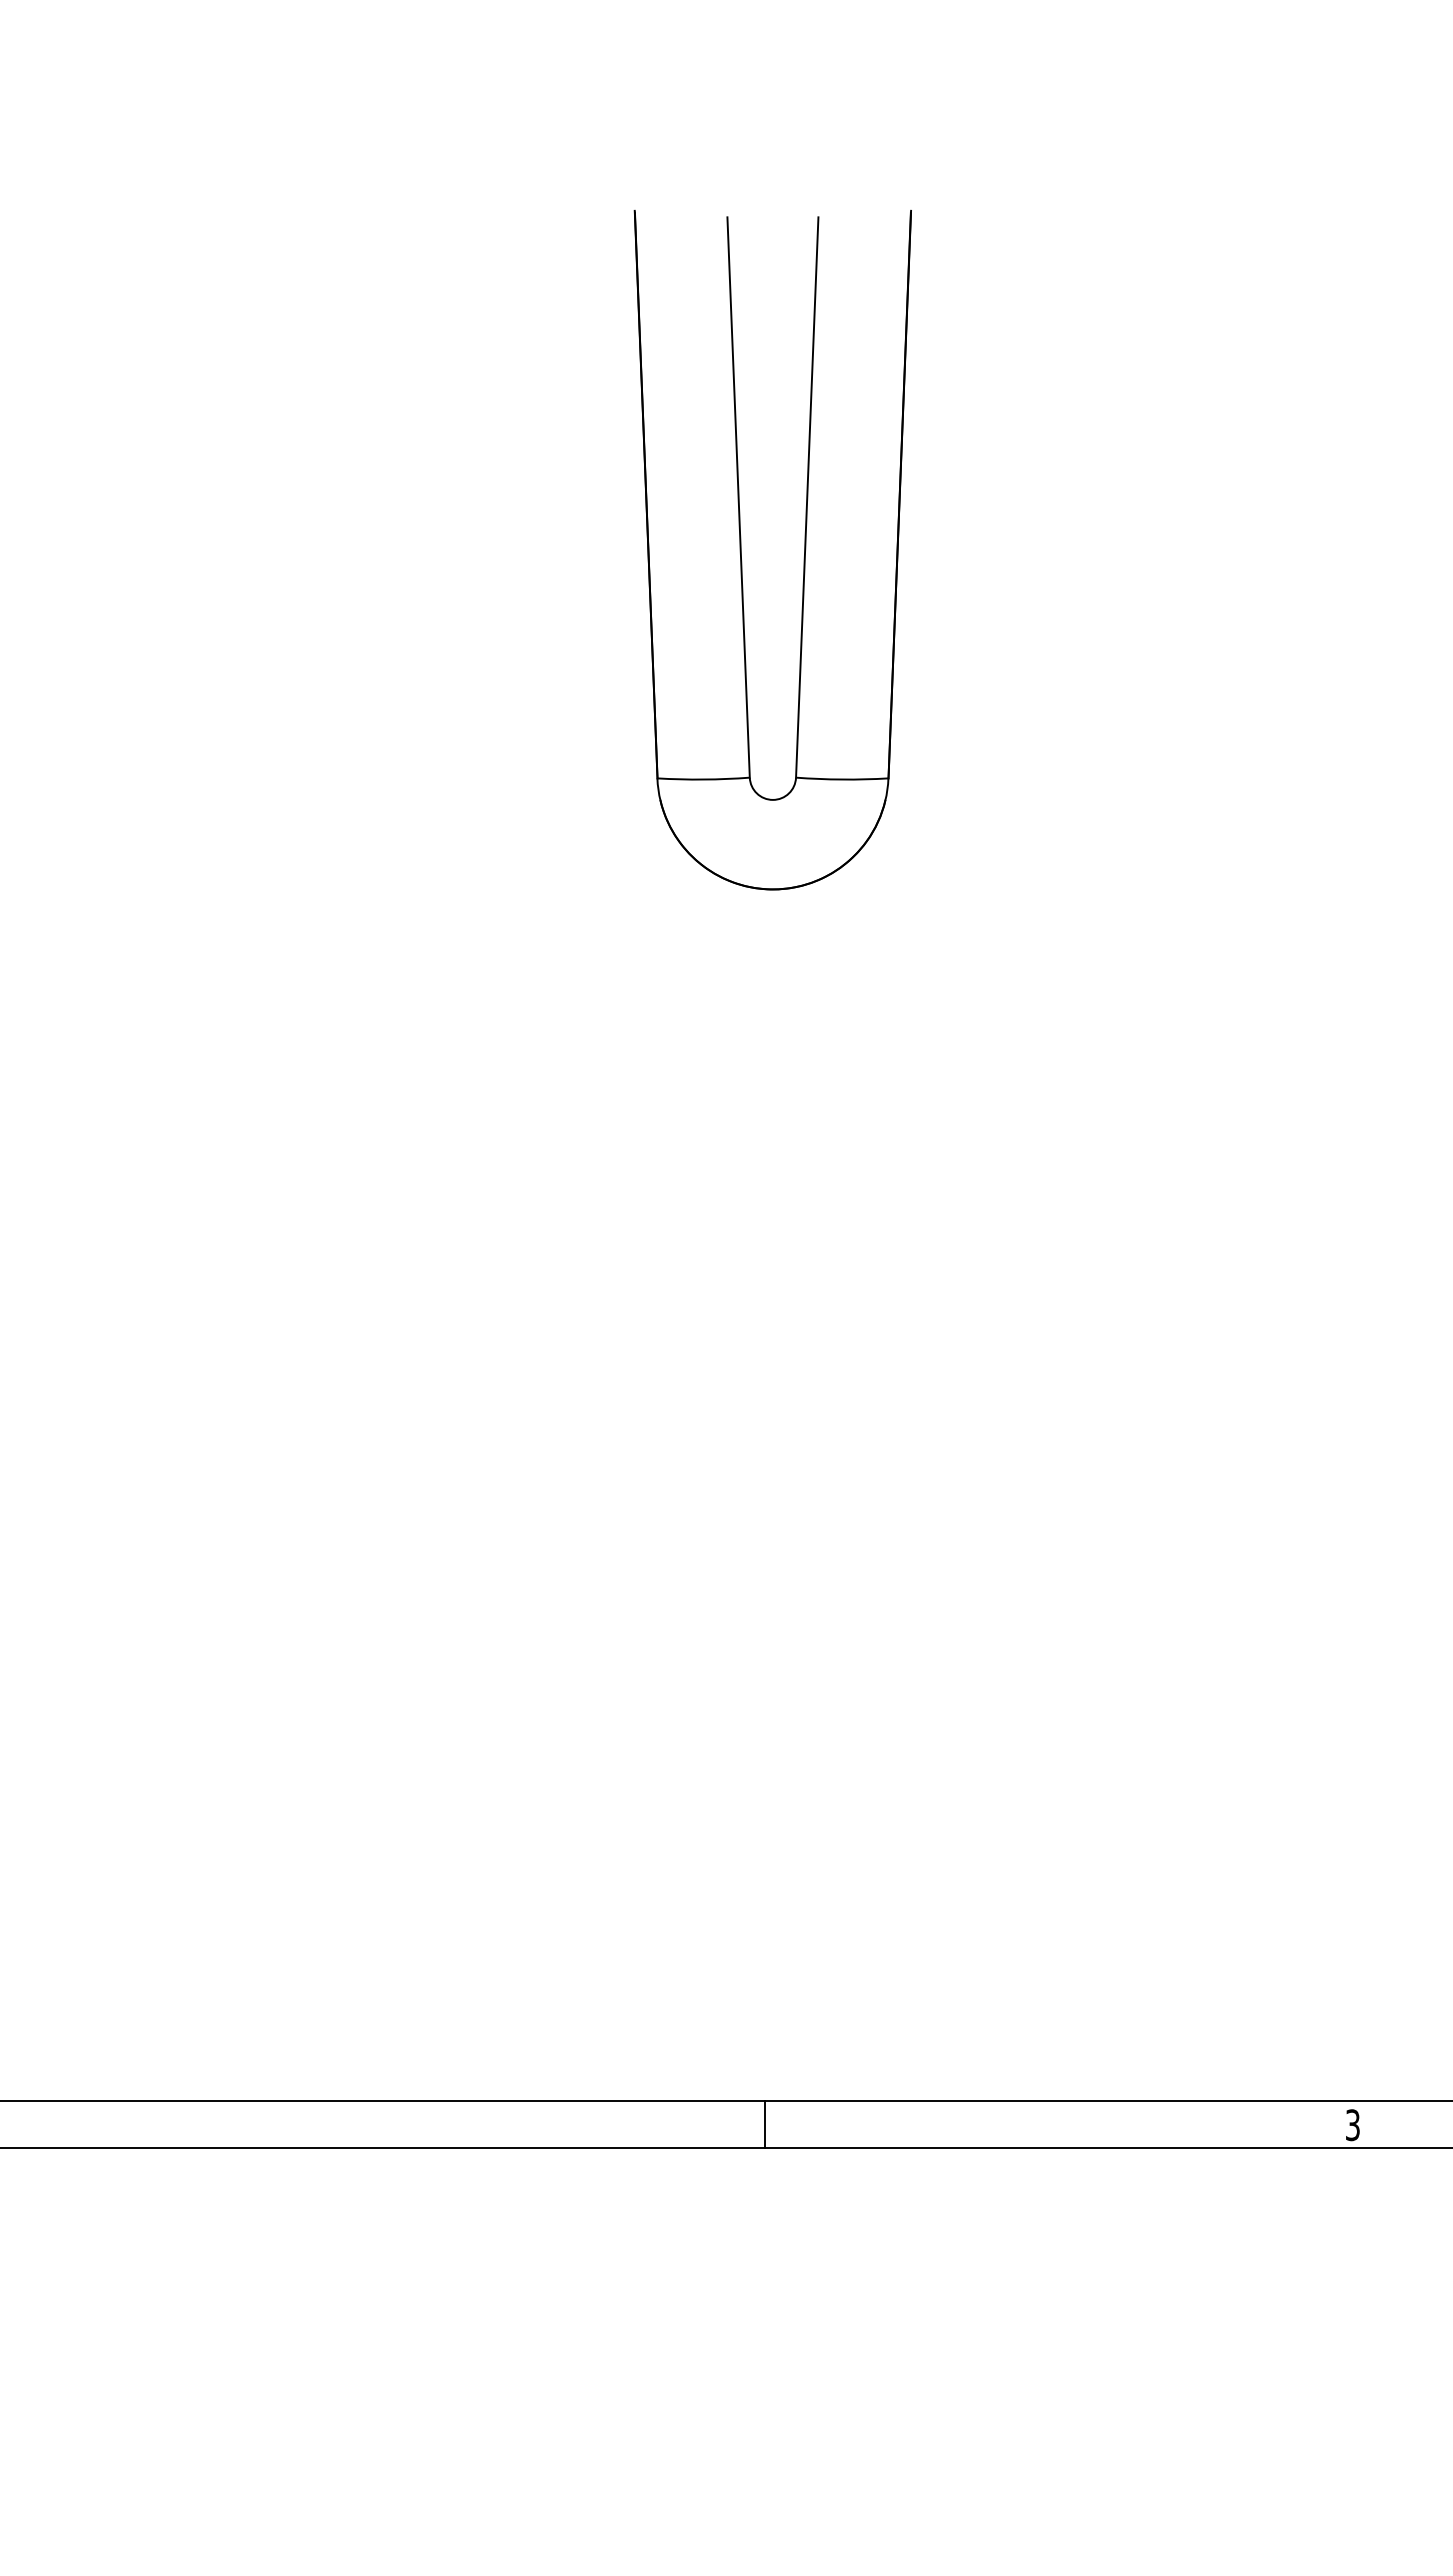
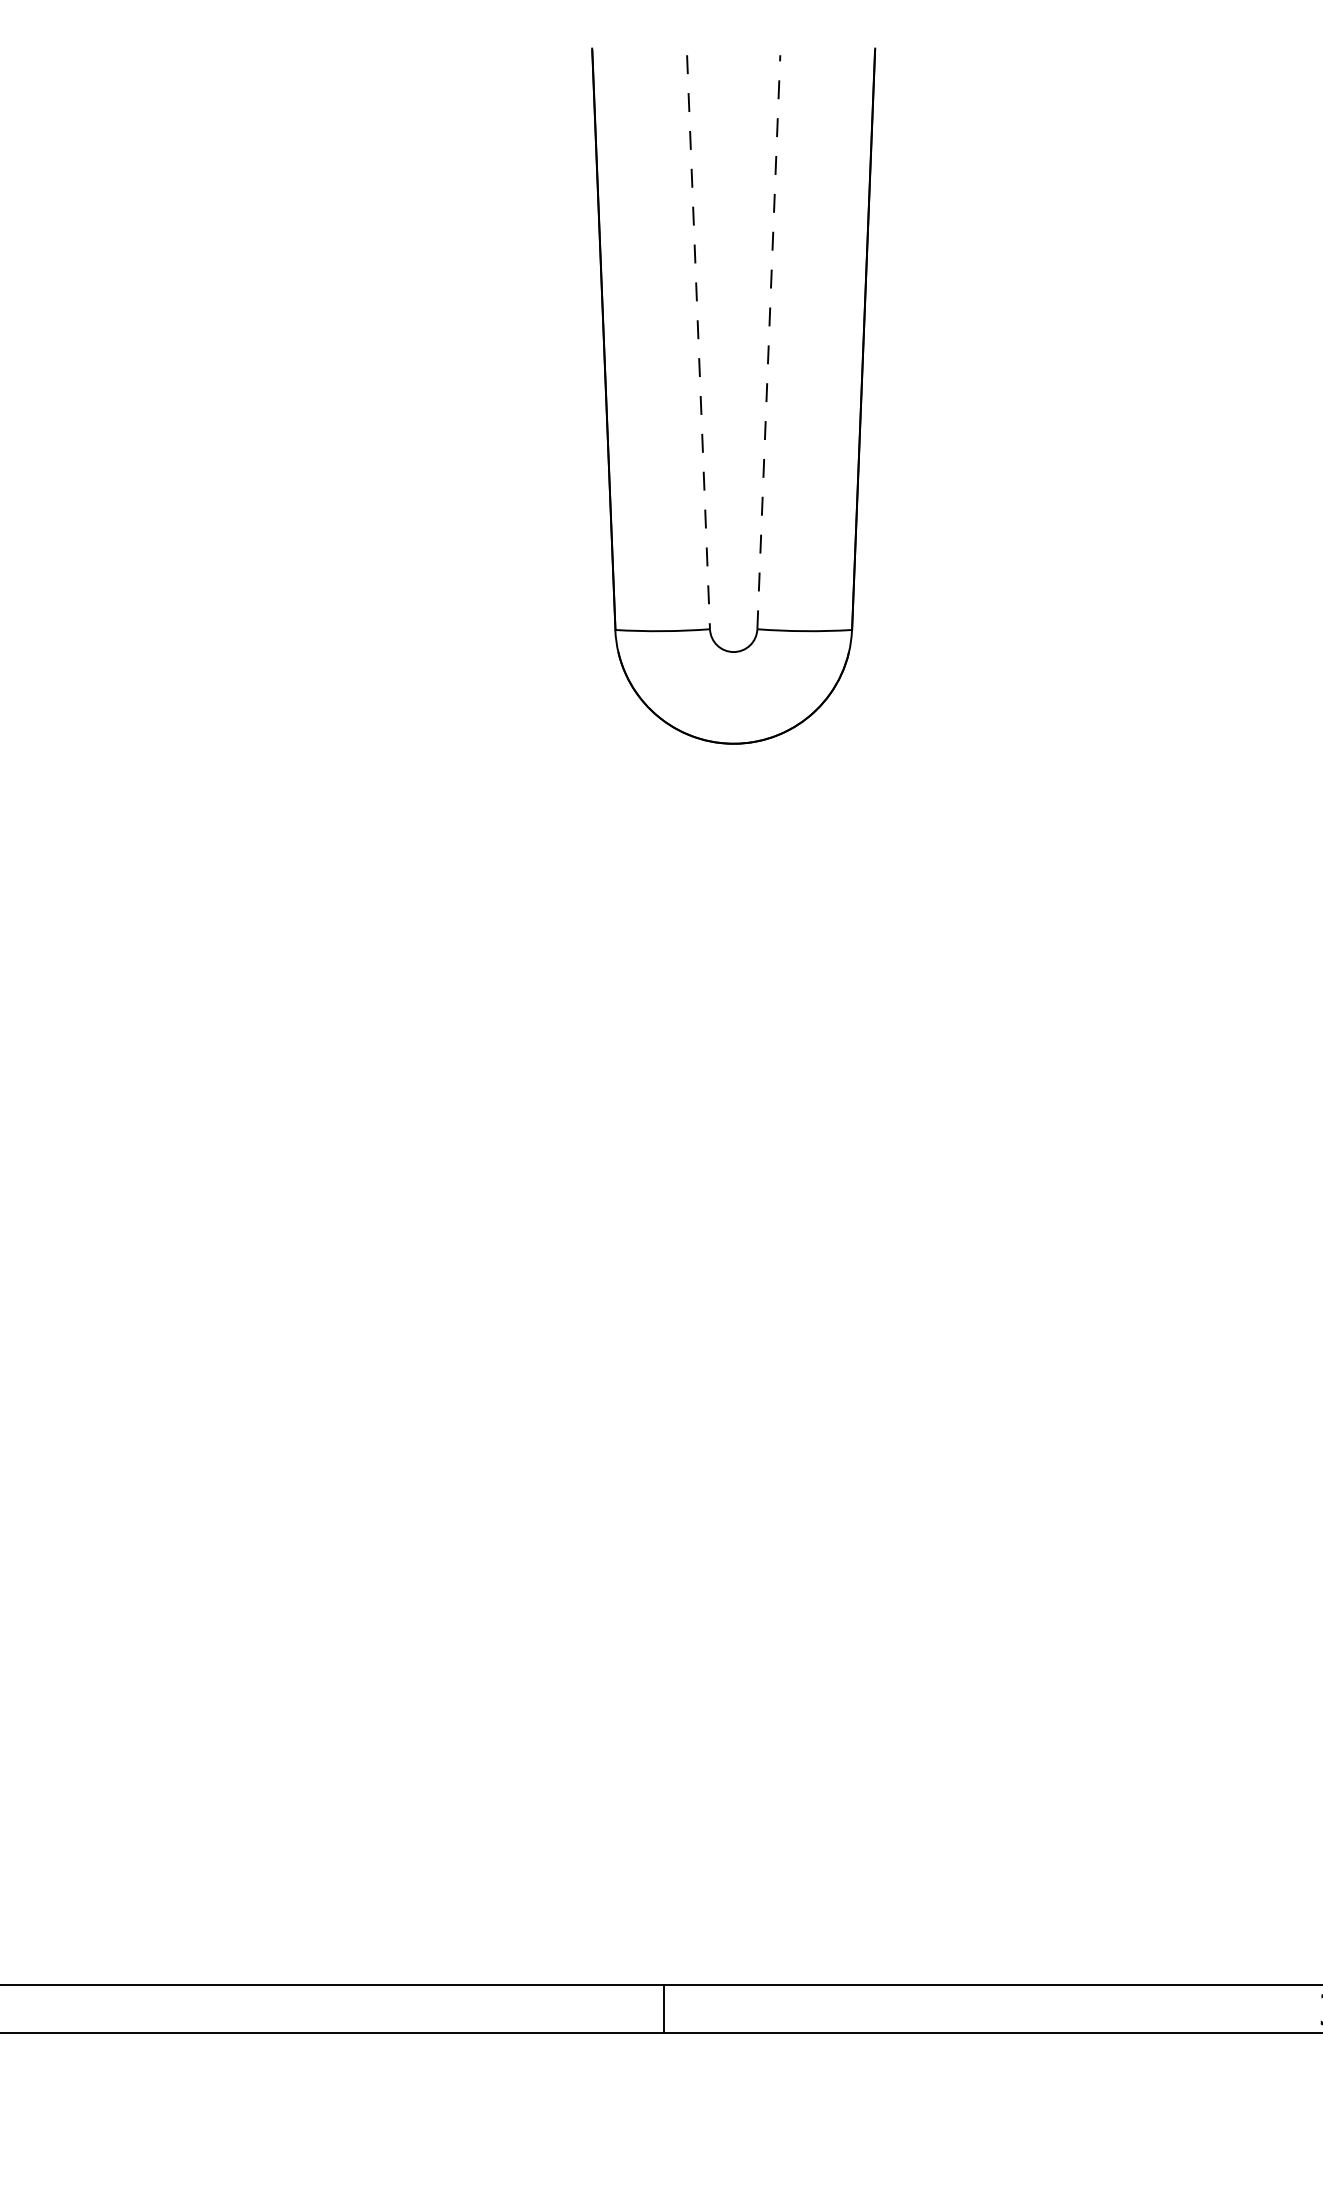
line: (807, 497) -> (769, 342), solid -> dashed
line: (738, 498) -> (698, 343), solid -> dashed
line: (765, 2124) -> (664, 2008), moved

